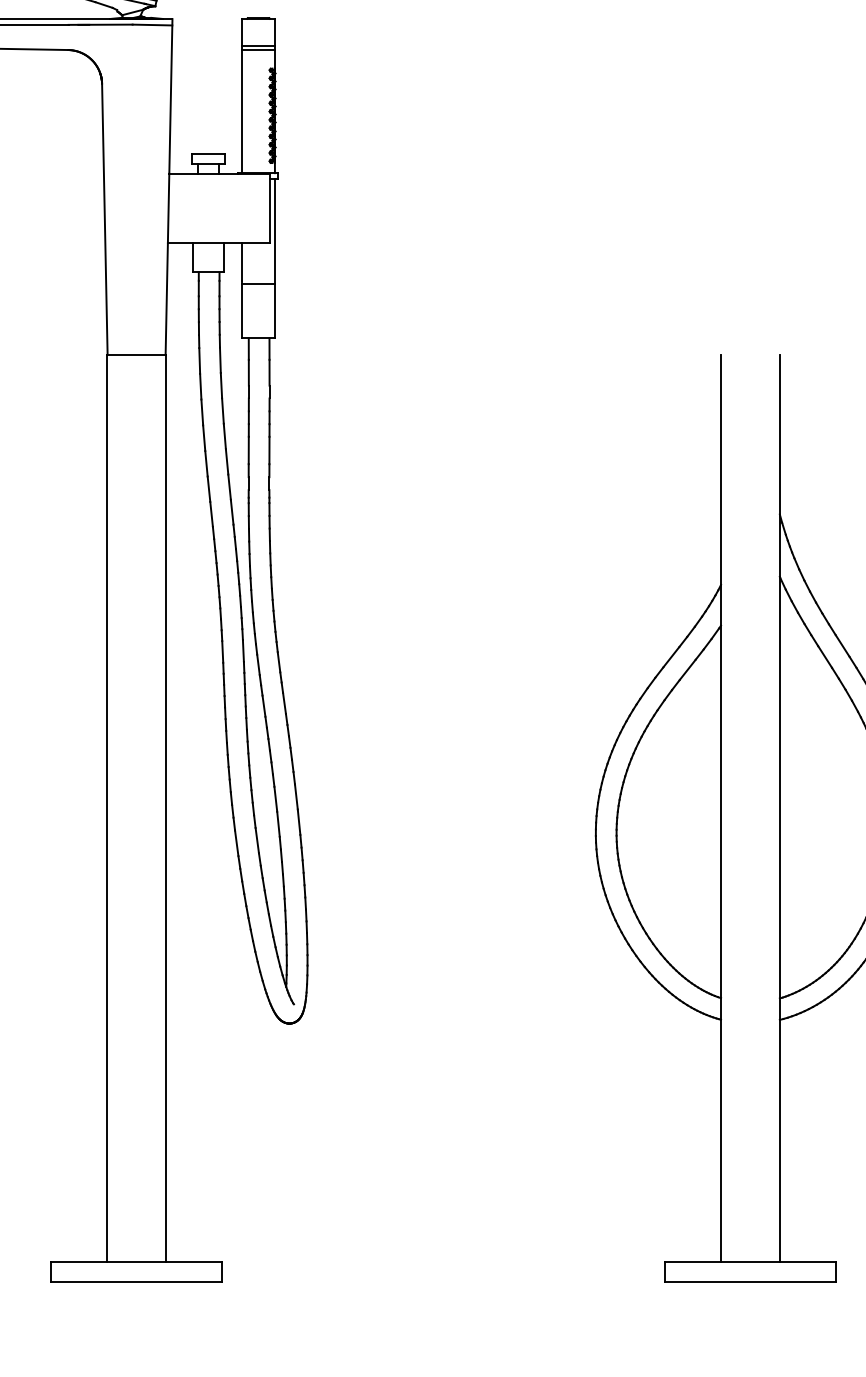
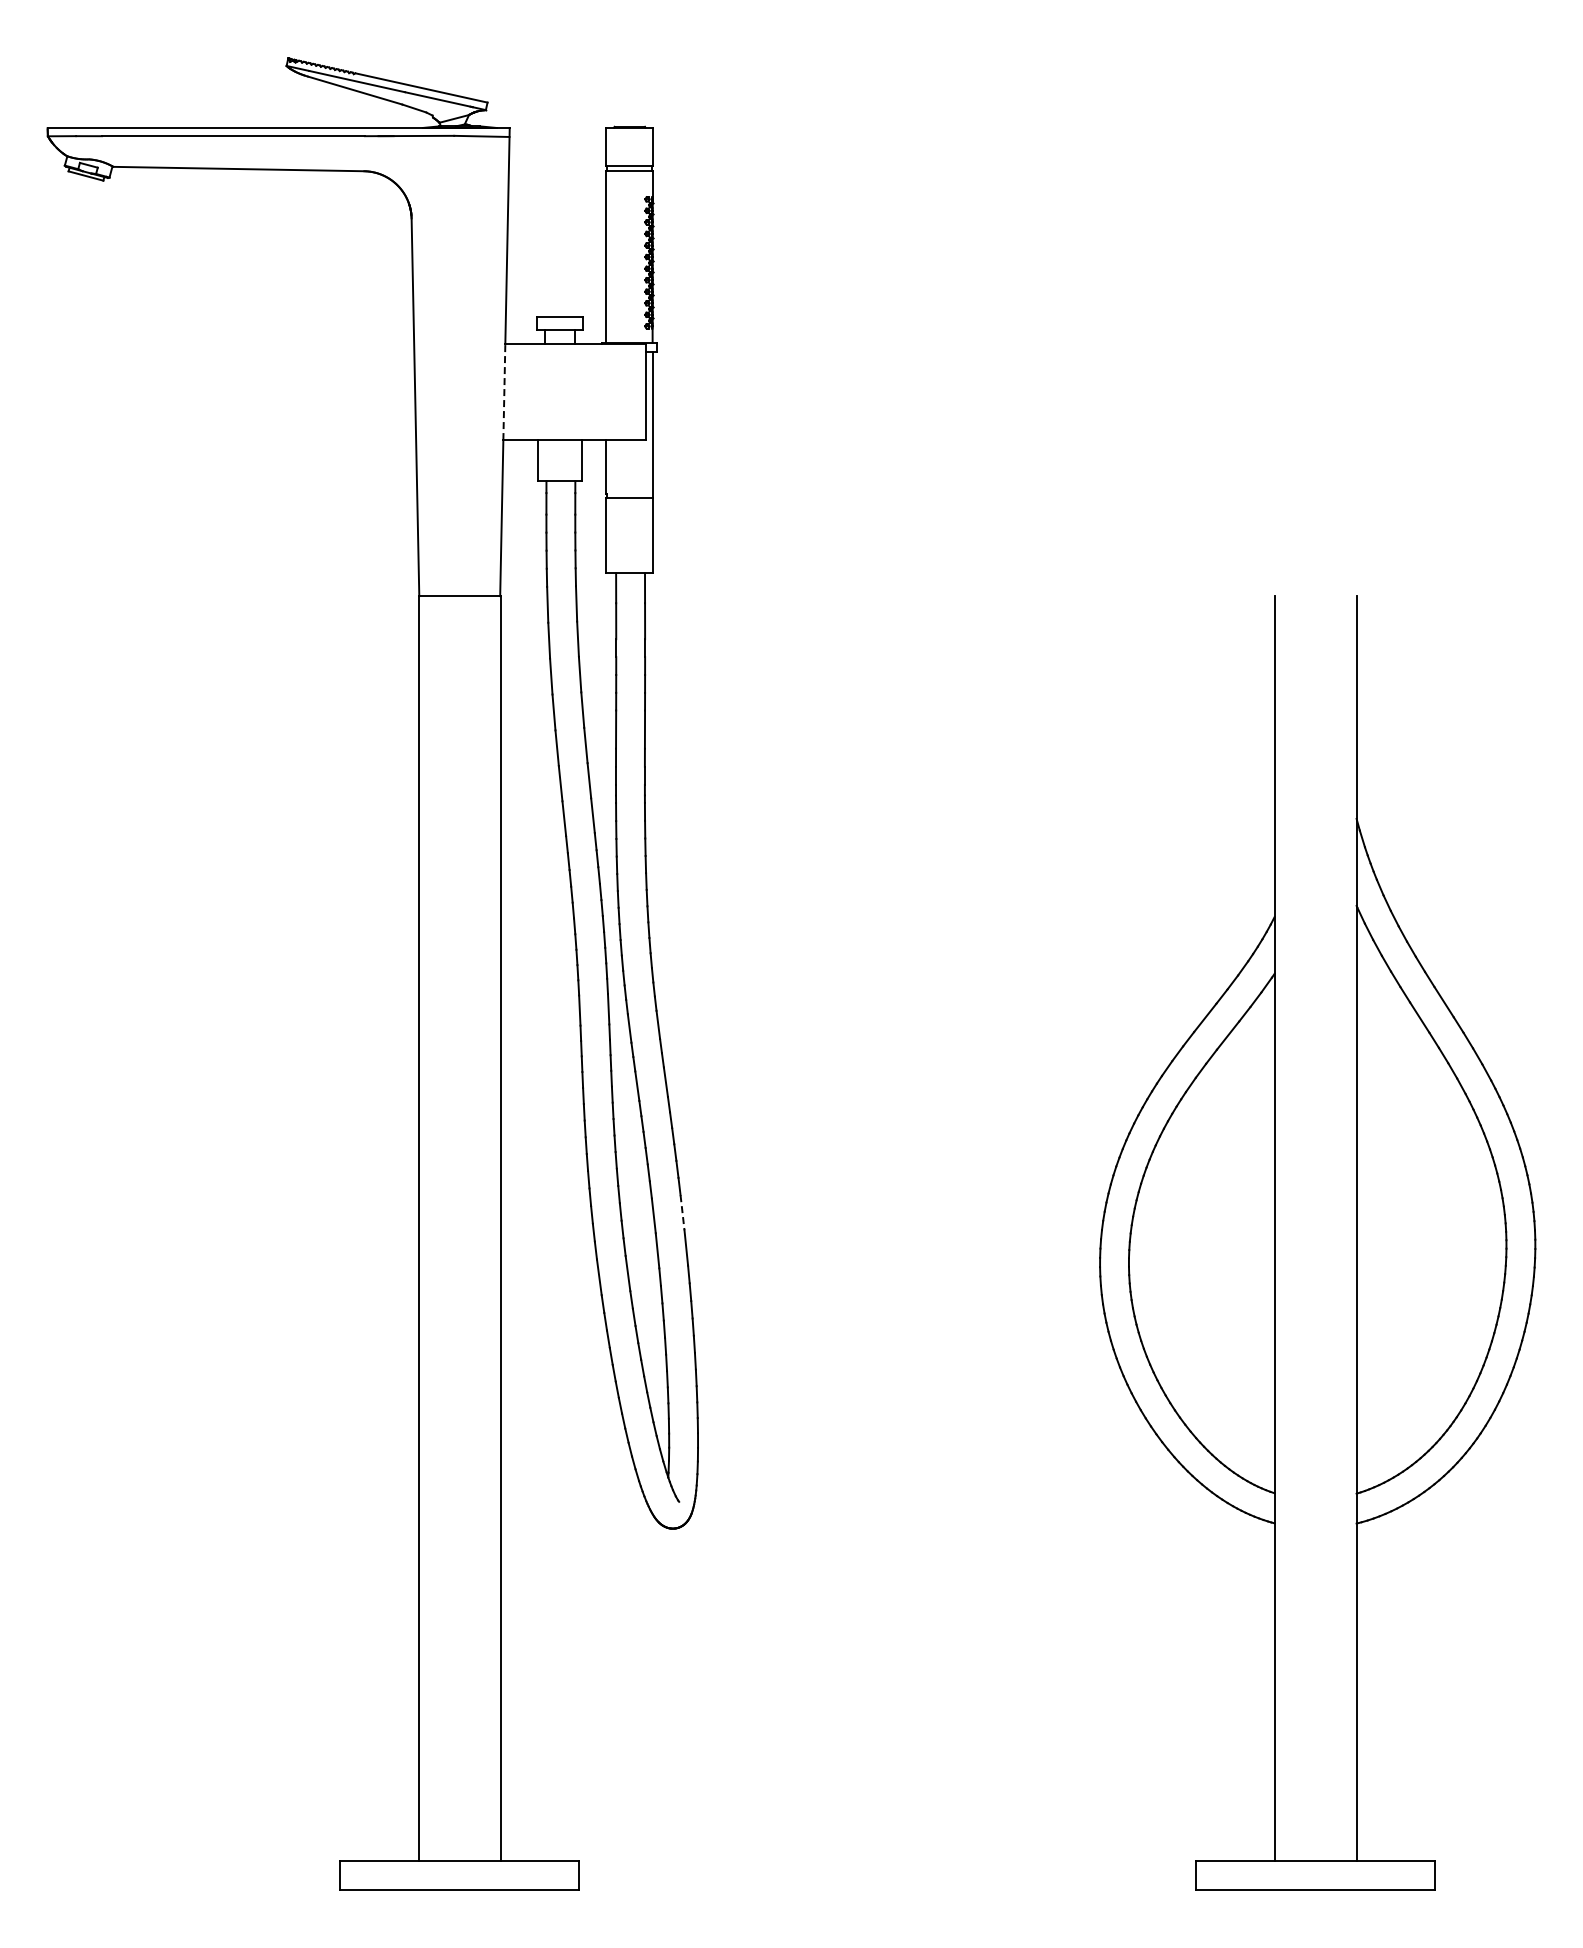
line: (168, 207) -> (504, 391), solid -> dashed
line: (296, 796) -> (682, 1212), solid -> dashed

